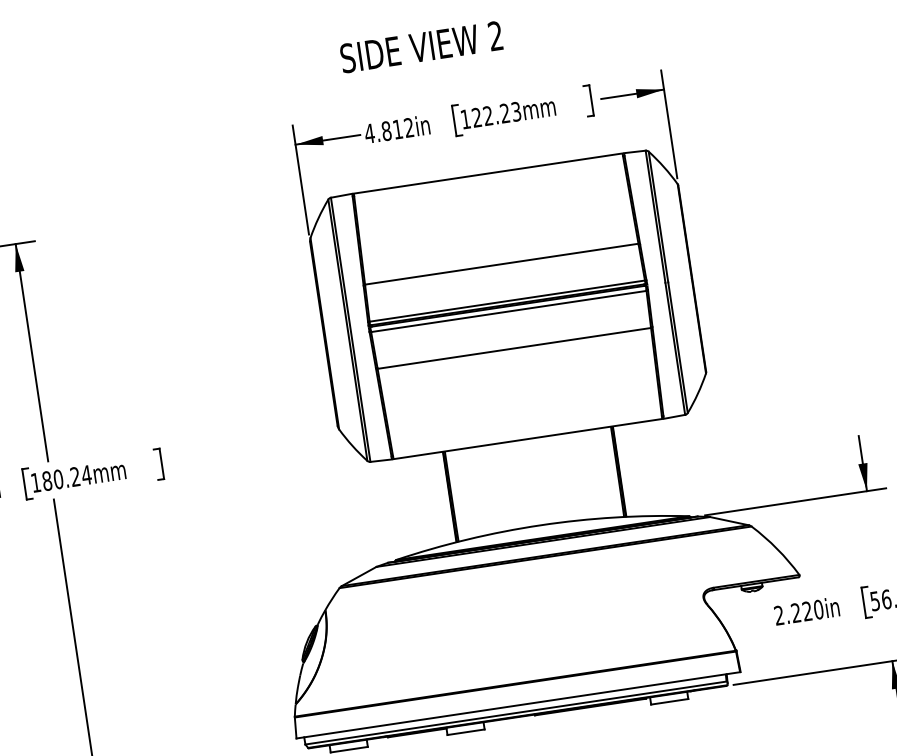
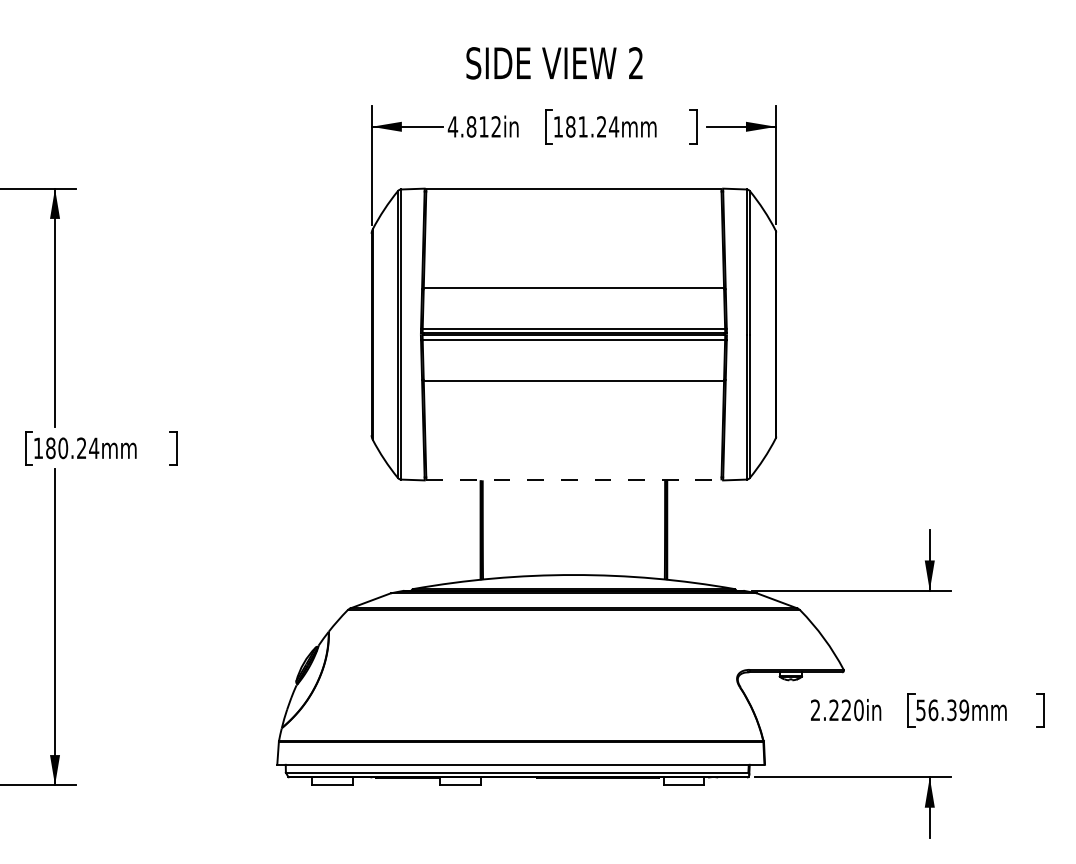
text: (421, 47) -> (554, 63), moved
text: (496, 114) -> (592, 126), 122.23mm -> 181.24mm
line: (527, 439) -> (573, 480), solid -> dashed

